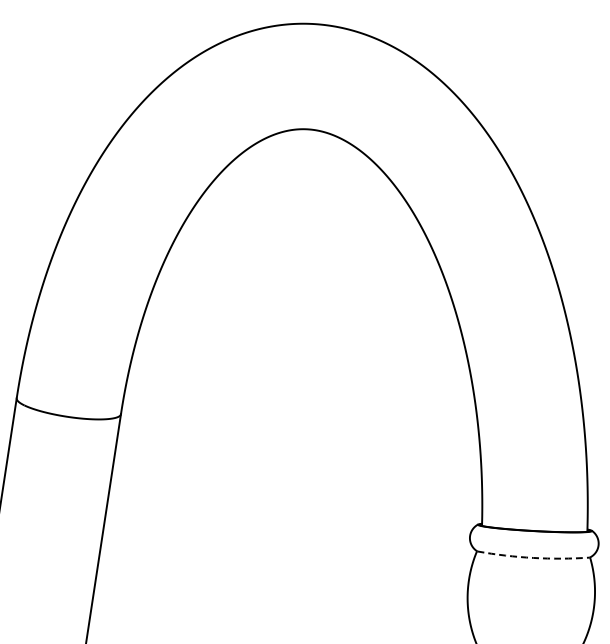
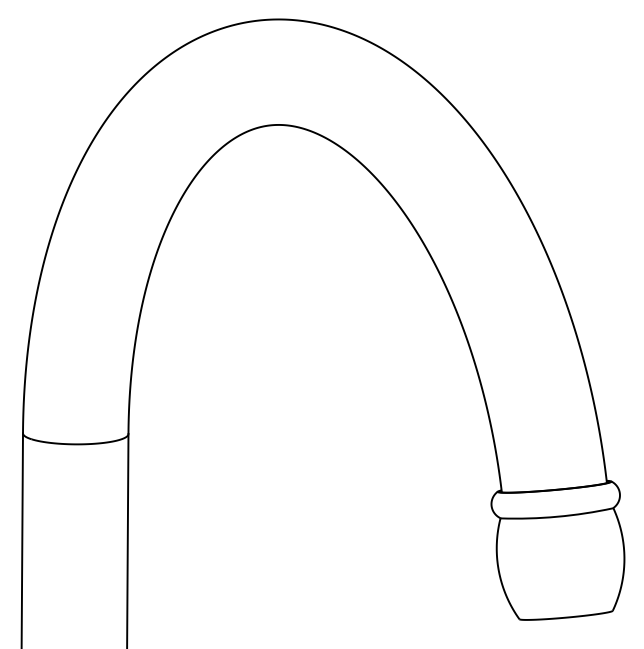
arc: (533, 557) -> (557, 516), dashed -> solid

